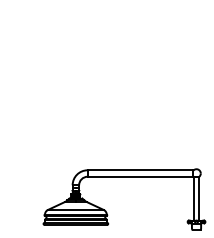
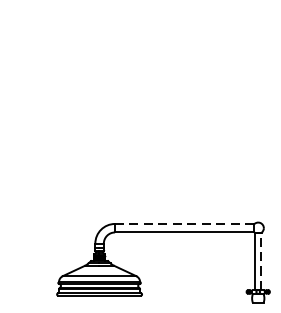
line: (140, 170) -> (184, 224), solid -> dashed
line: (198, 199) -> (260, 262), solid -> dashed

